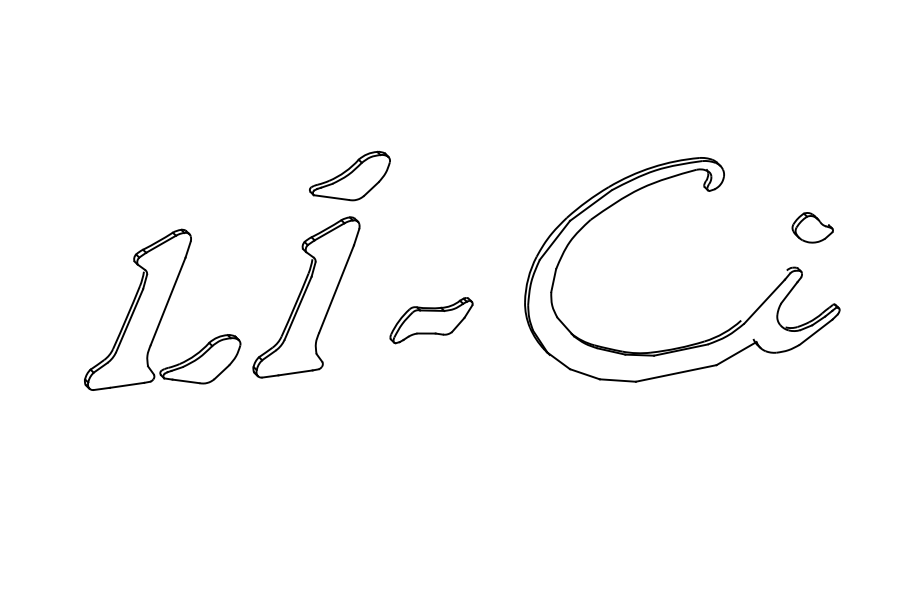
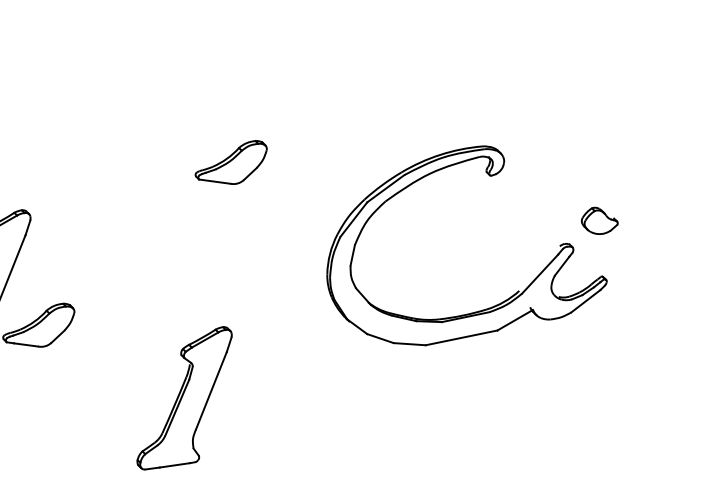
part: (349, 175) -> (230, 162), moved
part: (812, 227) -> (599, 220), moved
part: (306, 297) -> (184, 398), moved
part: (431, 320) -> (244, 290), removed

